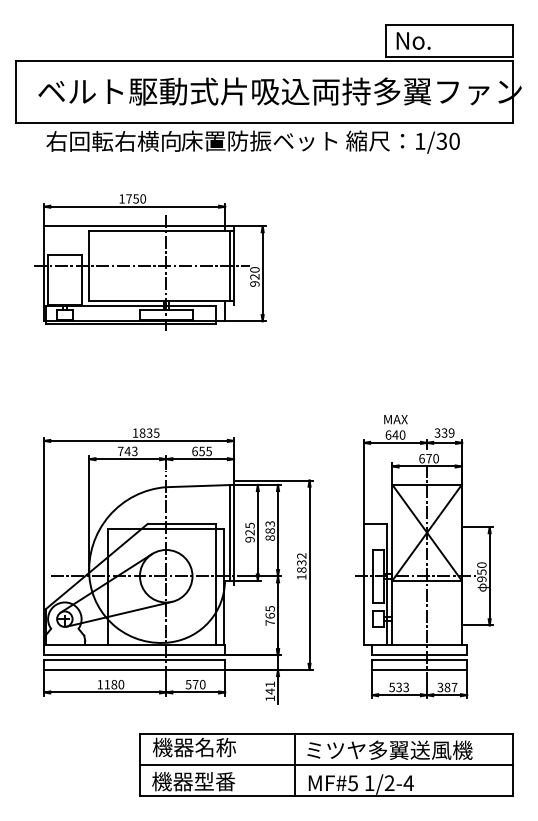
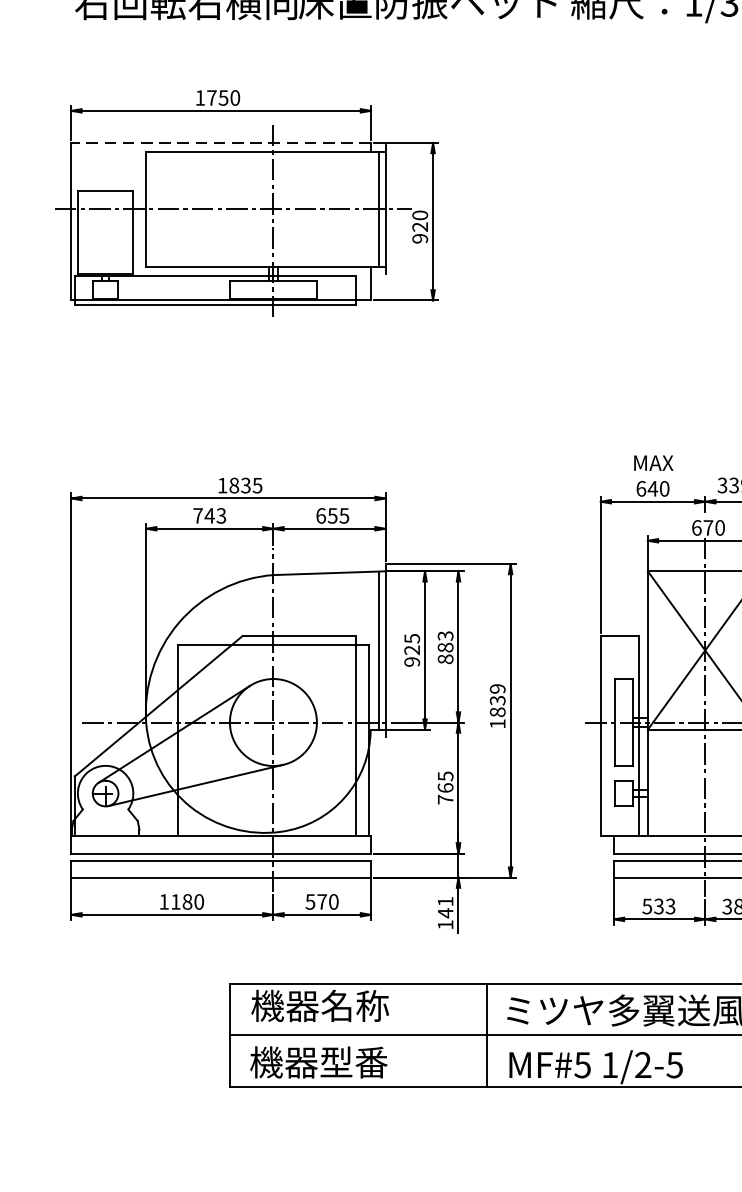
line: (134, 226) -> (220, 143), solid -> dashed
text: (301, 555) -> (497, 688), 1832 -> 1839
text: (408, 783) -> (674, 1065), 1/2-4 -> 1/2-5

